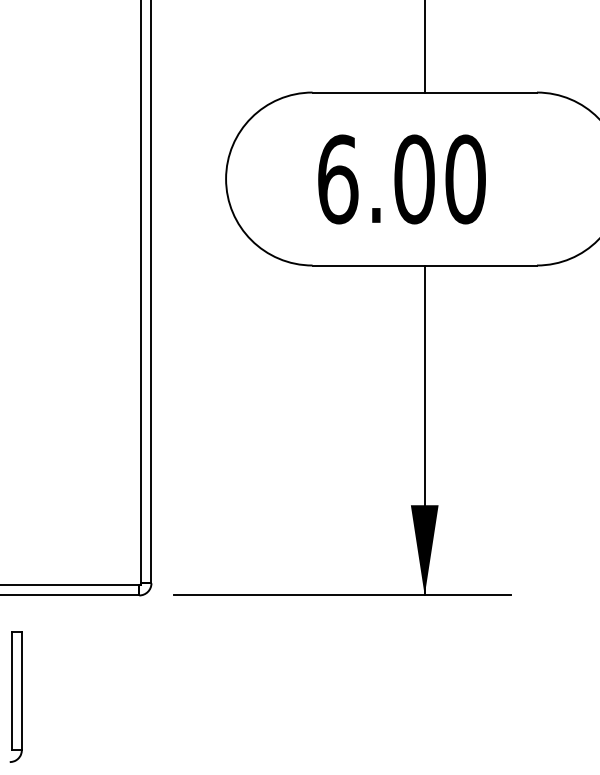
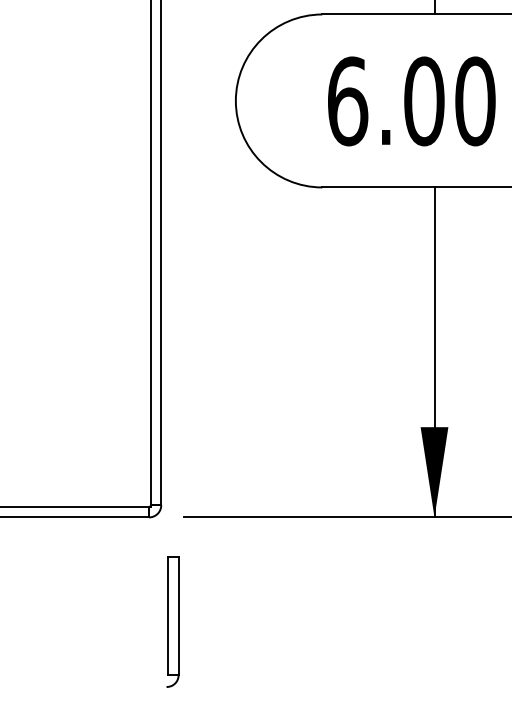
part: (15, 696) -> (172, 621), moved

